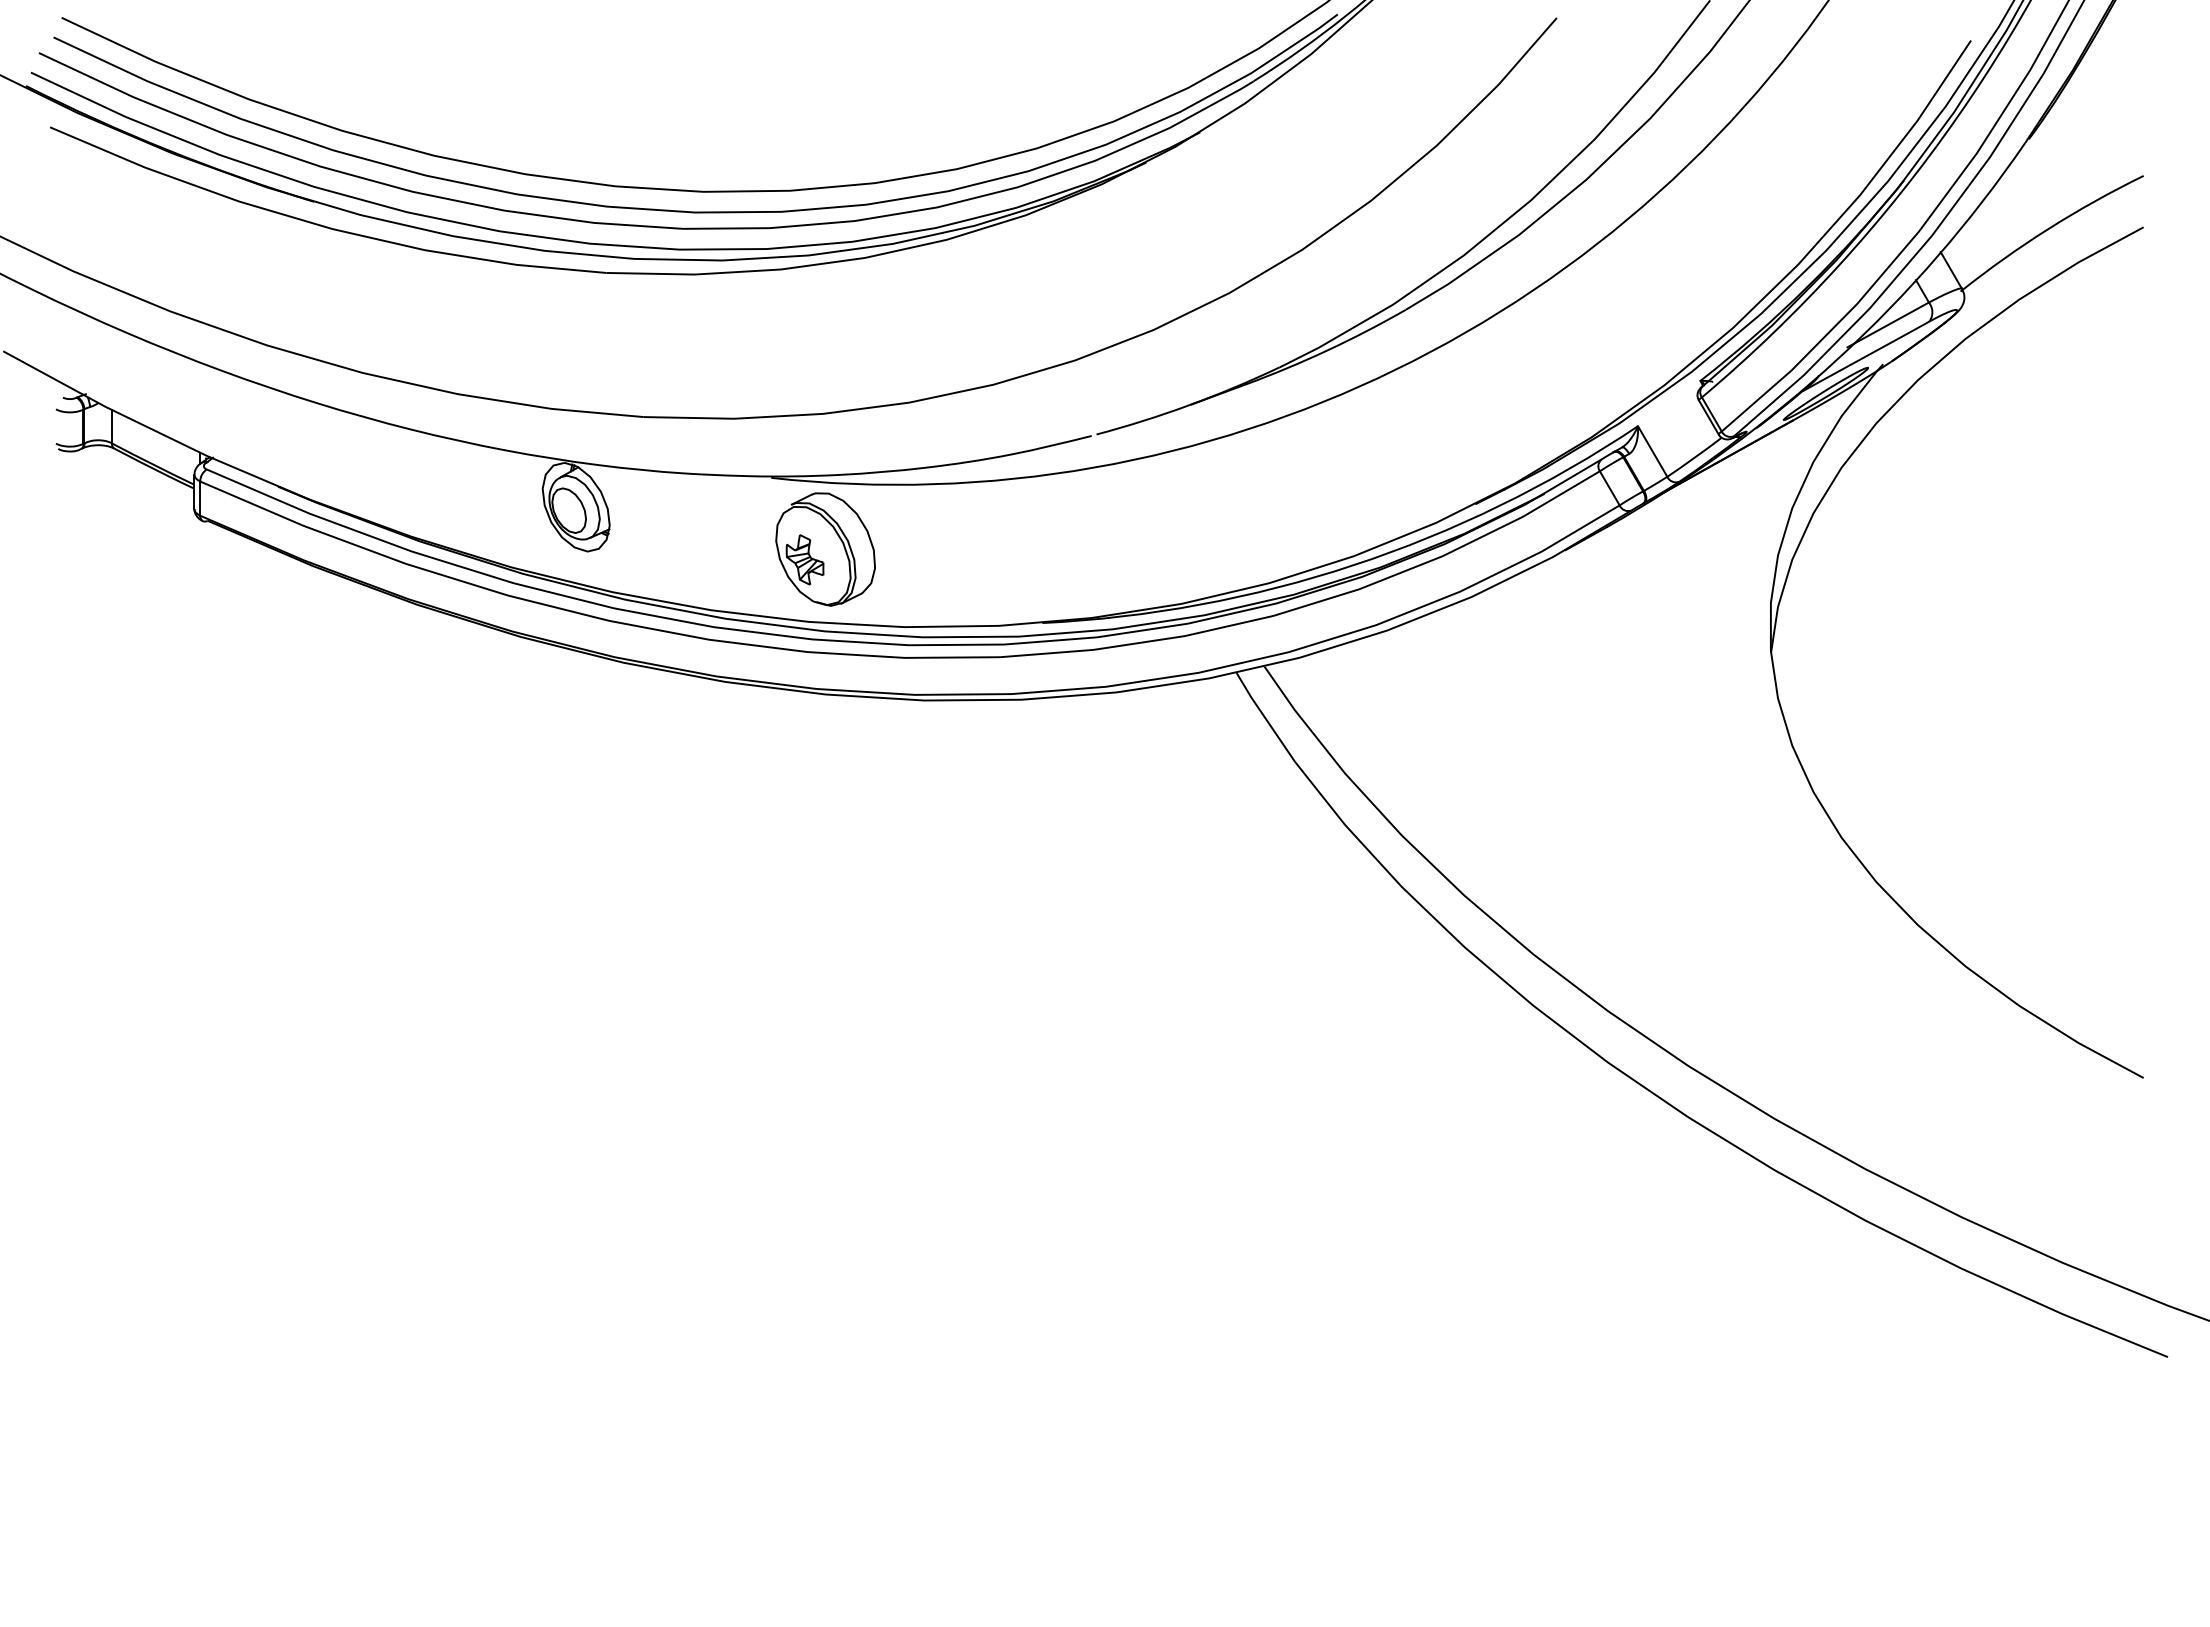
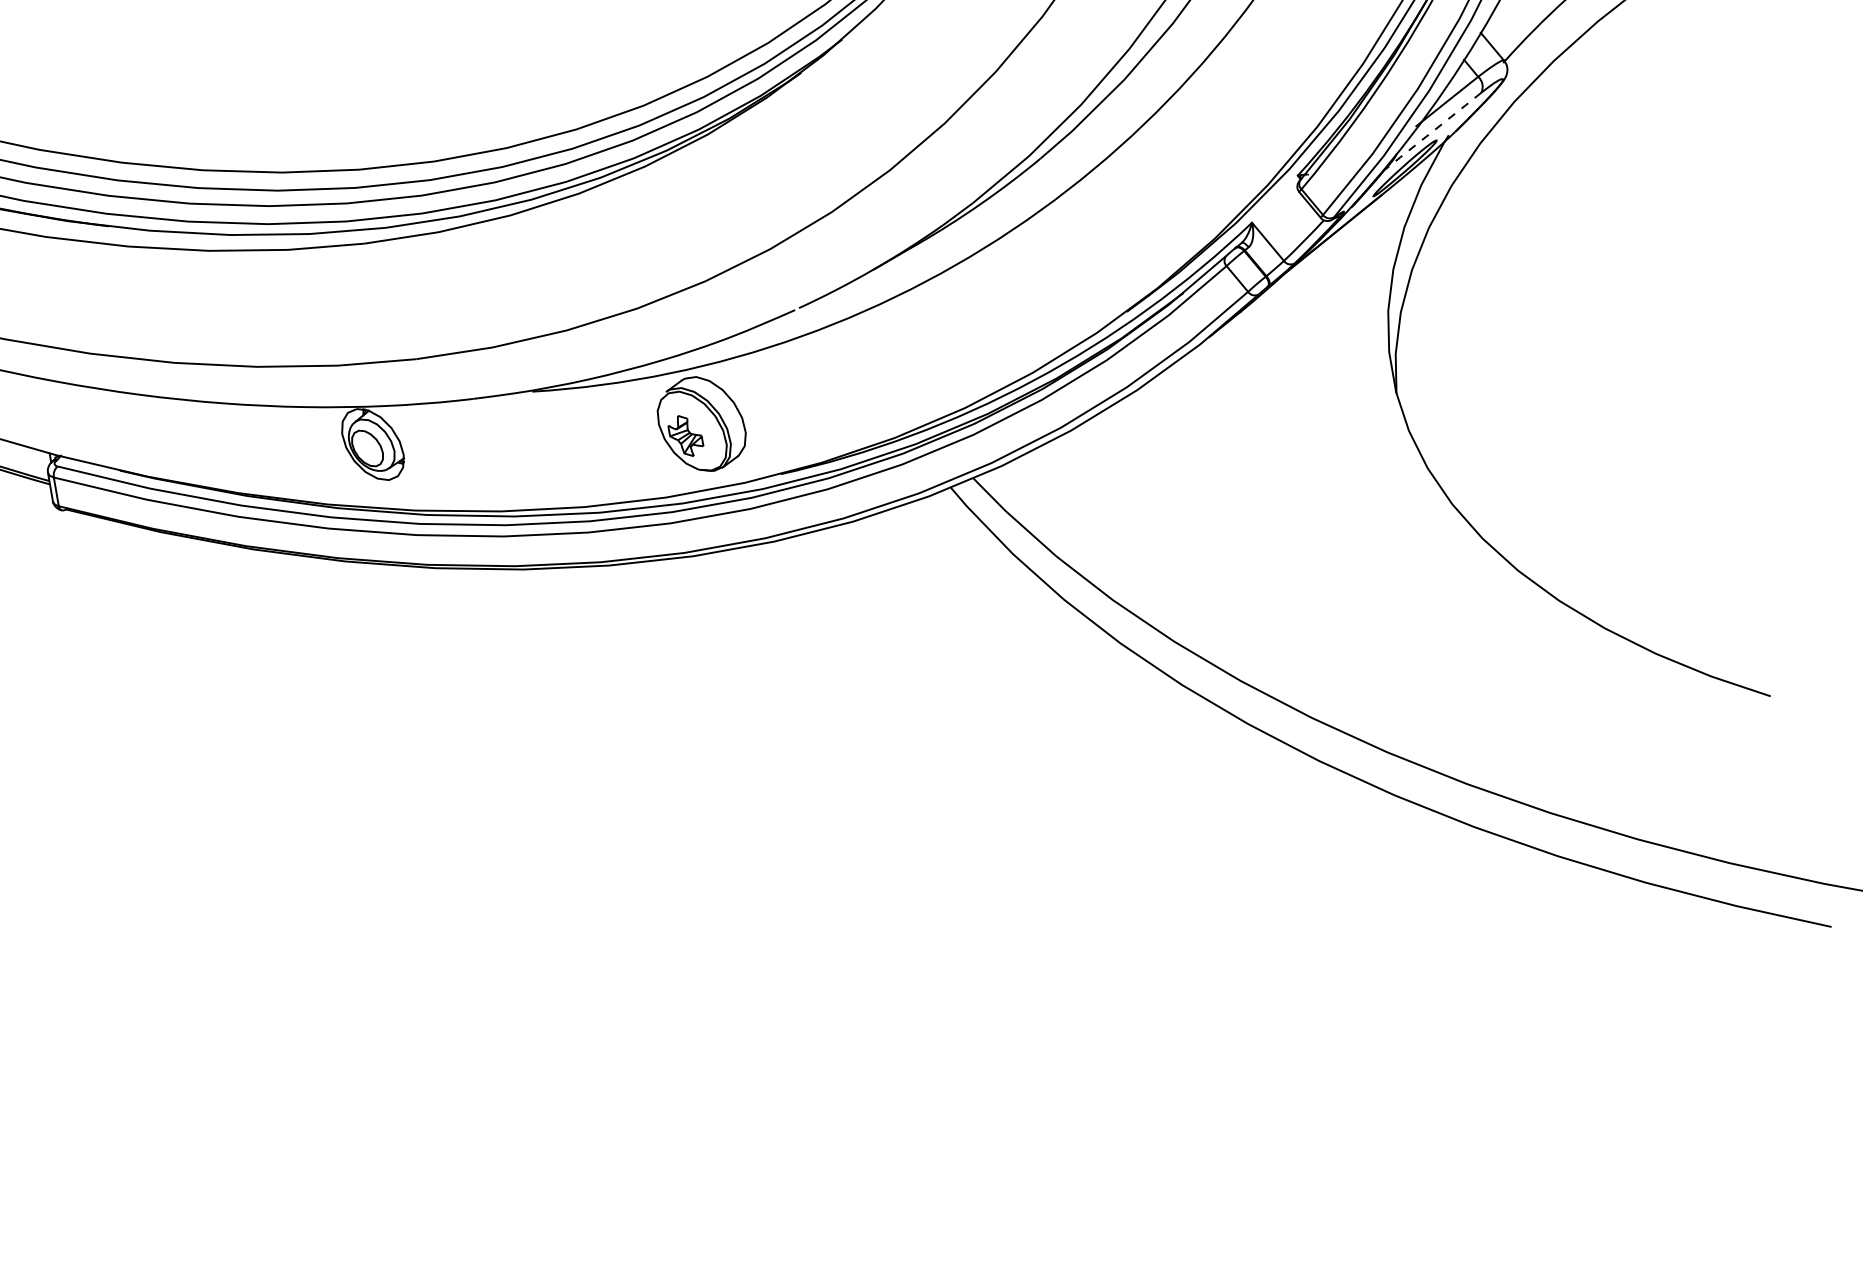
line: (1865, 356) -> (1432, 131), solid -> dashed
part: (825, 549) -> (701, 424), moved

